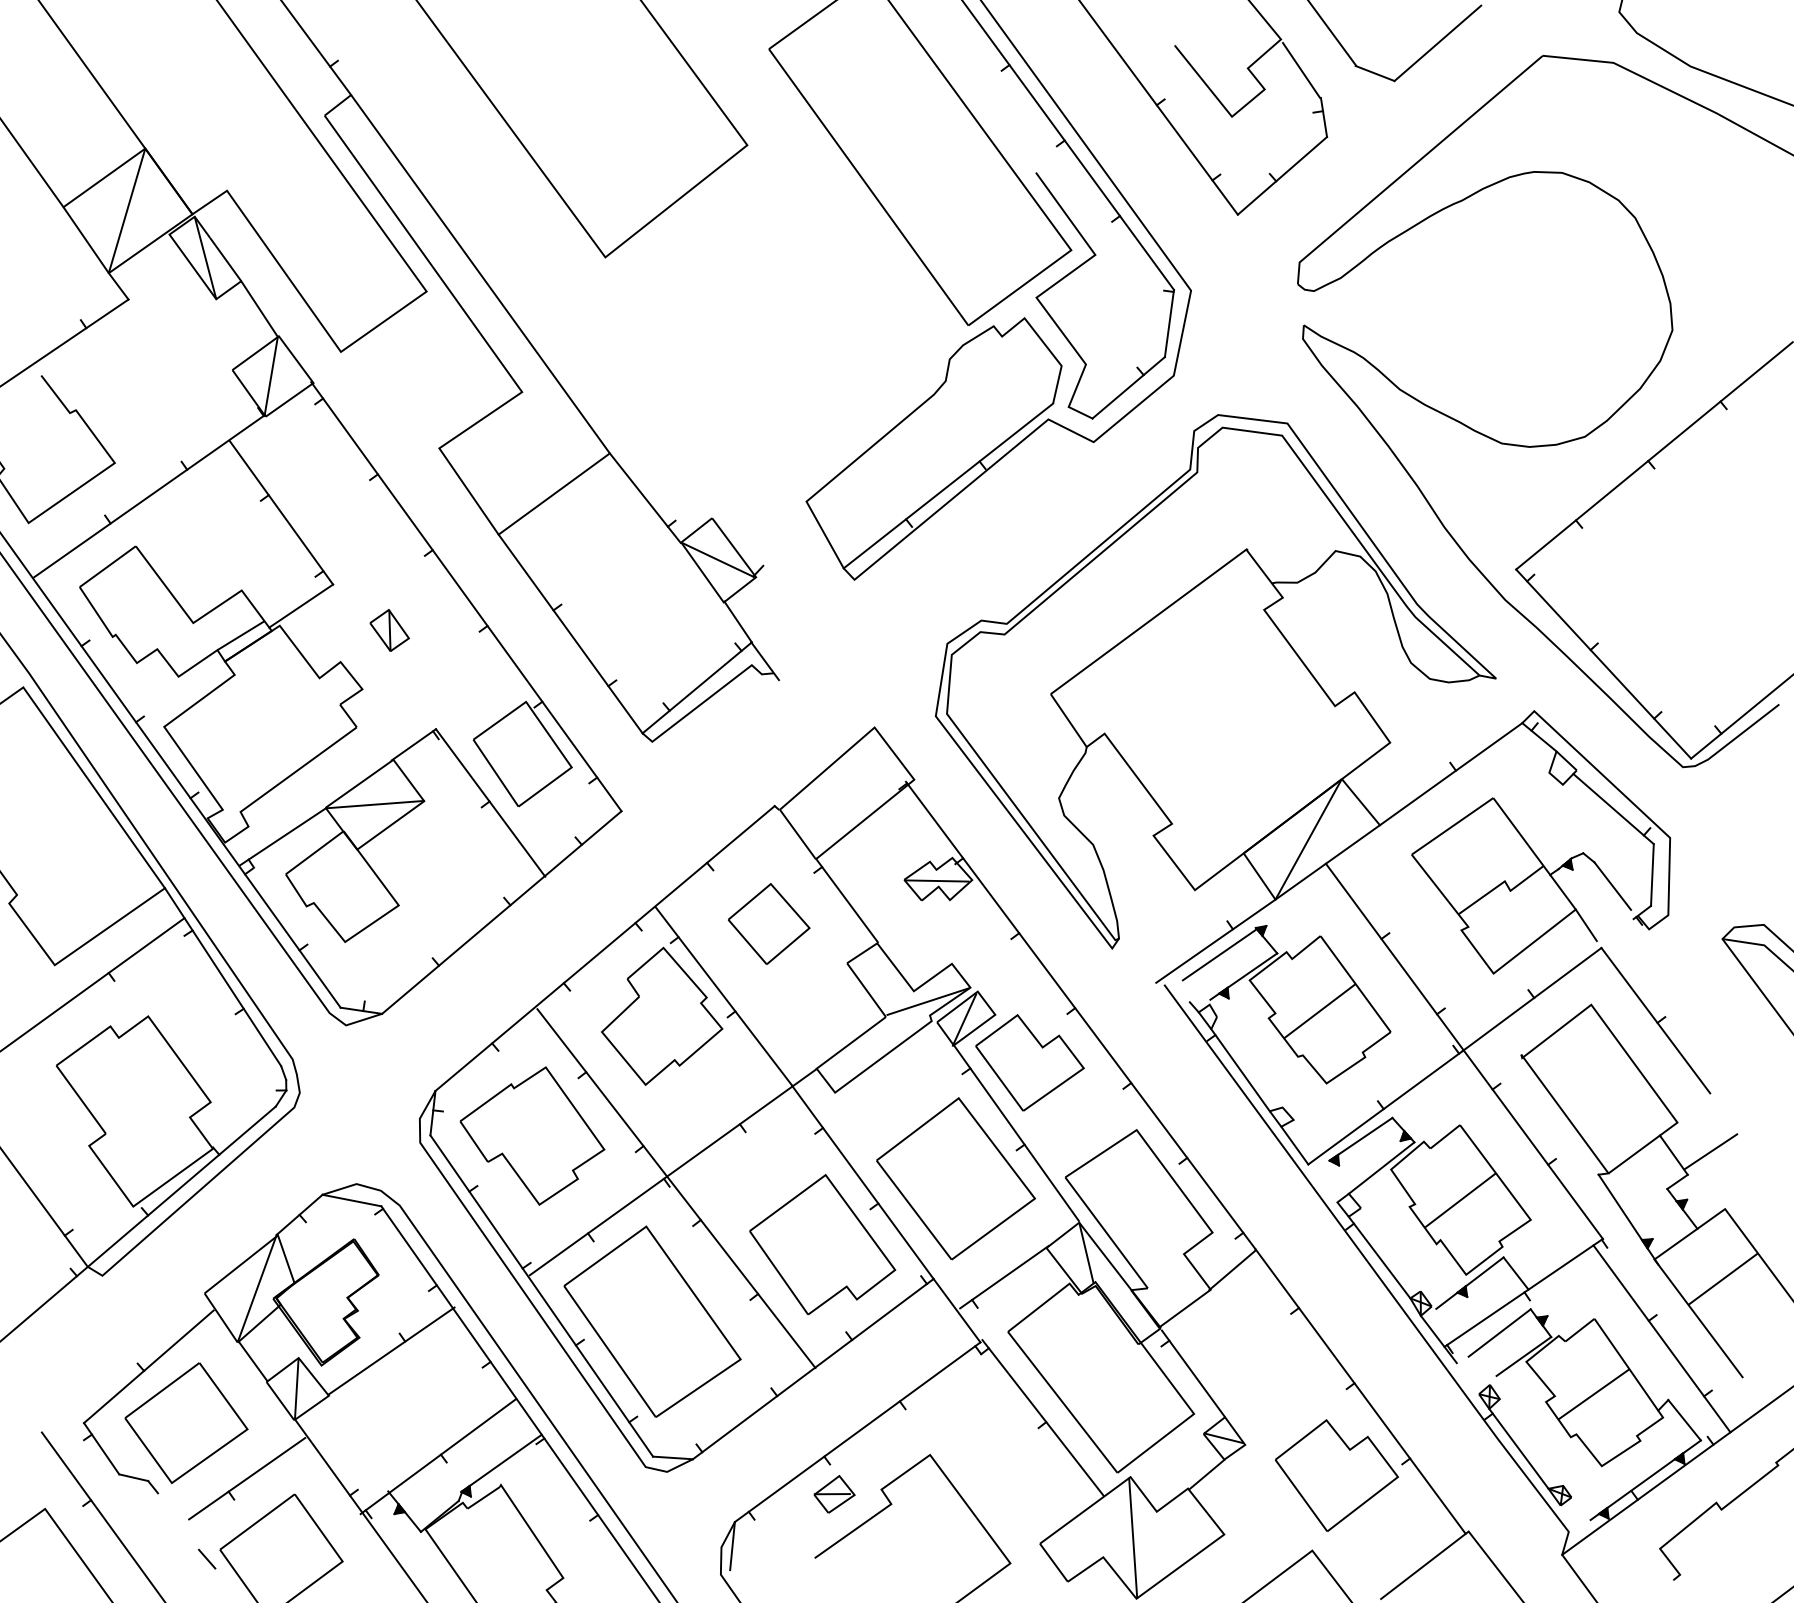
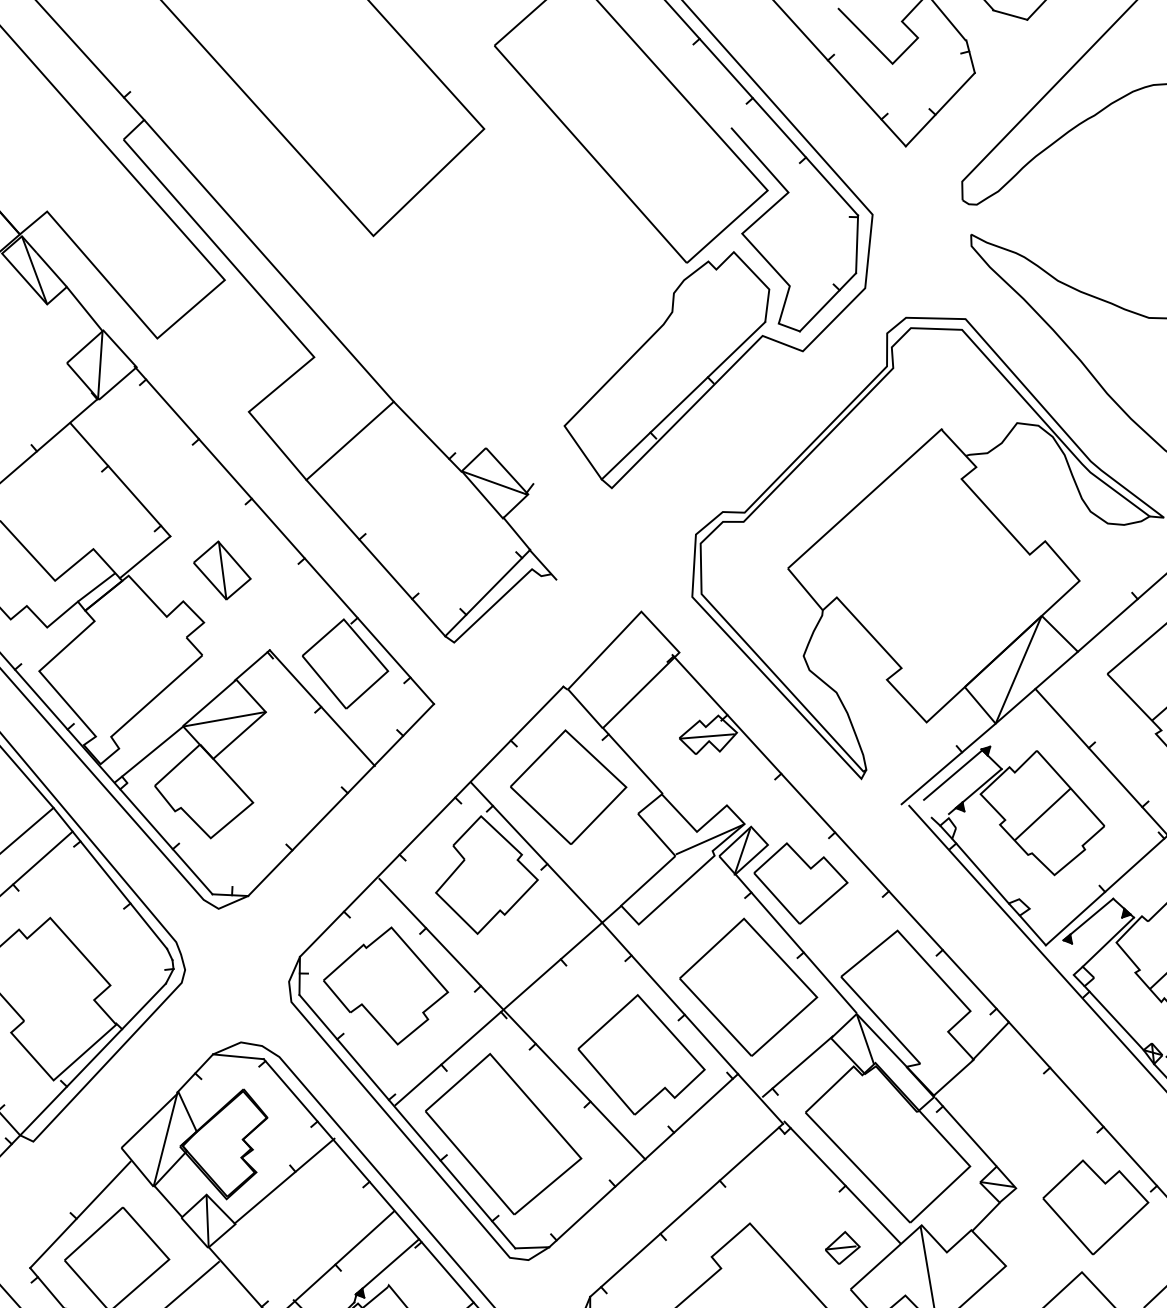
part: (389, 630) -> (222, 570), size x1.67
part: (768, 923) -> (568, 786), size x1.67
part: (834, 1494) -> (842, 1248), moved

